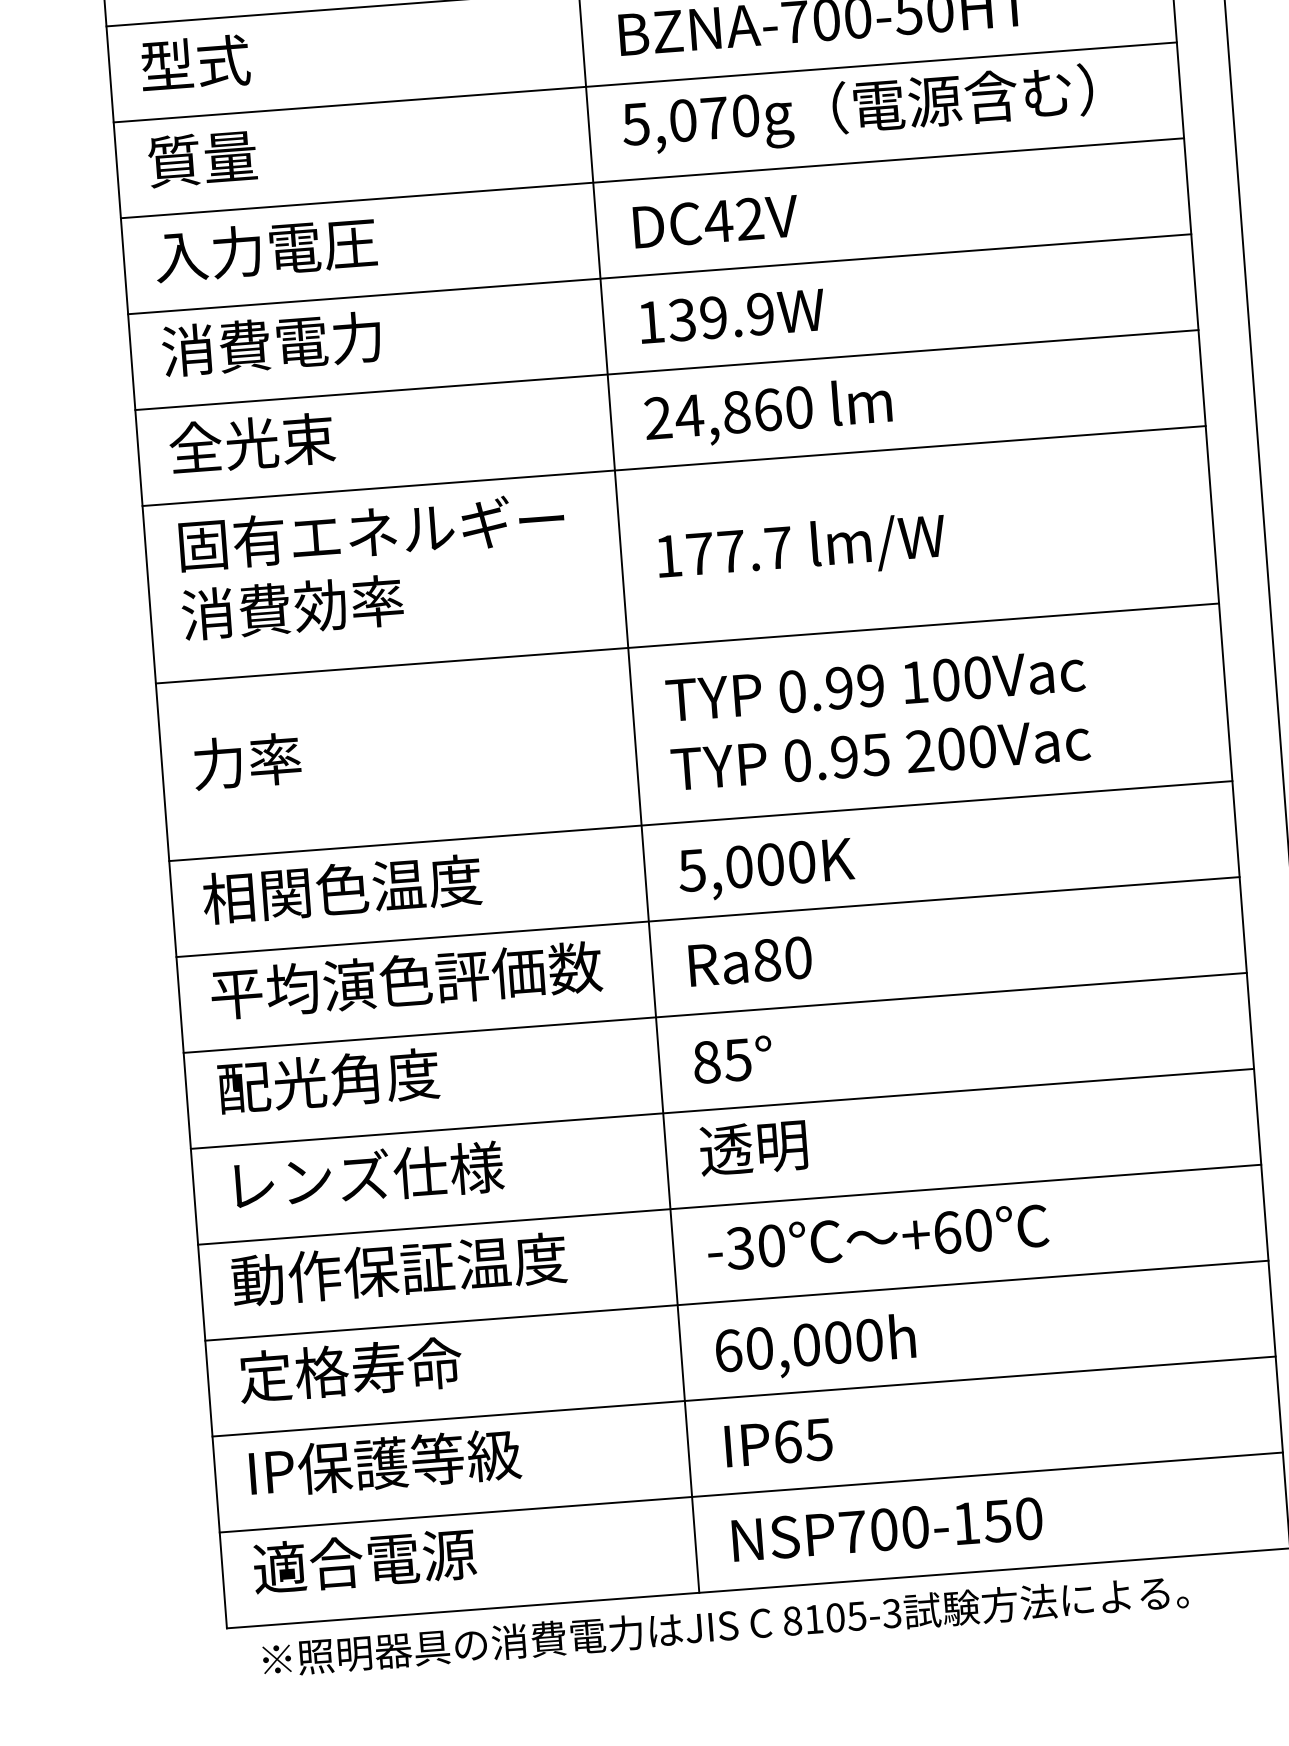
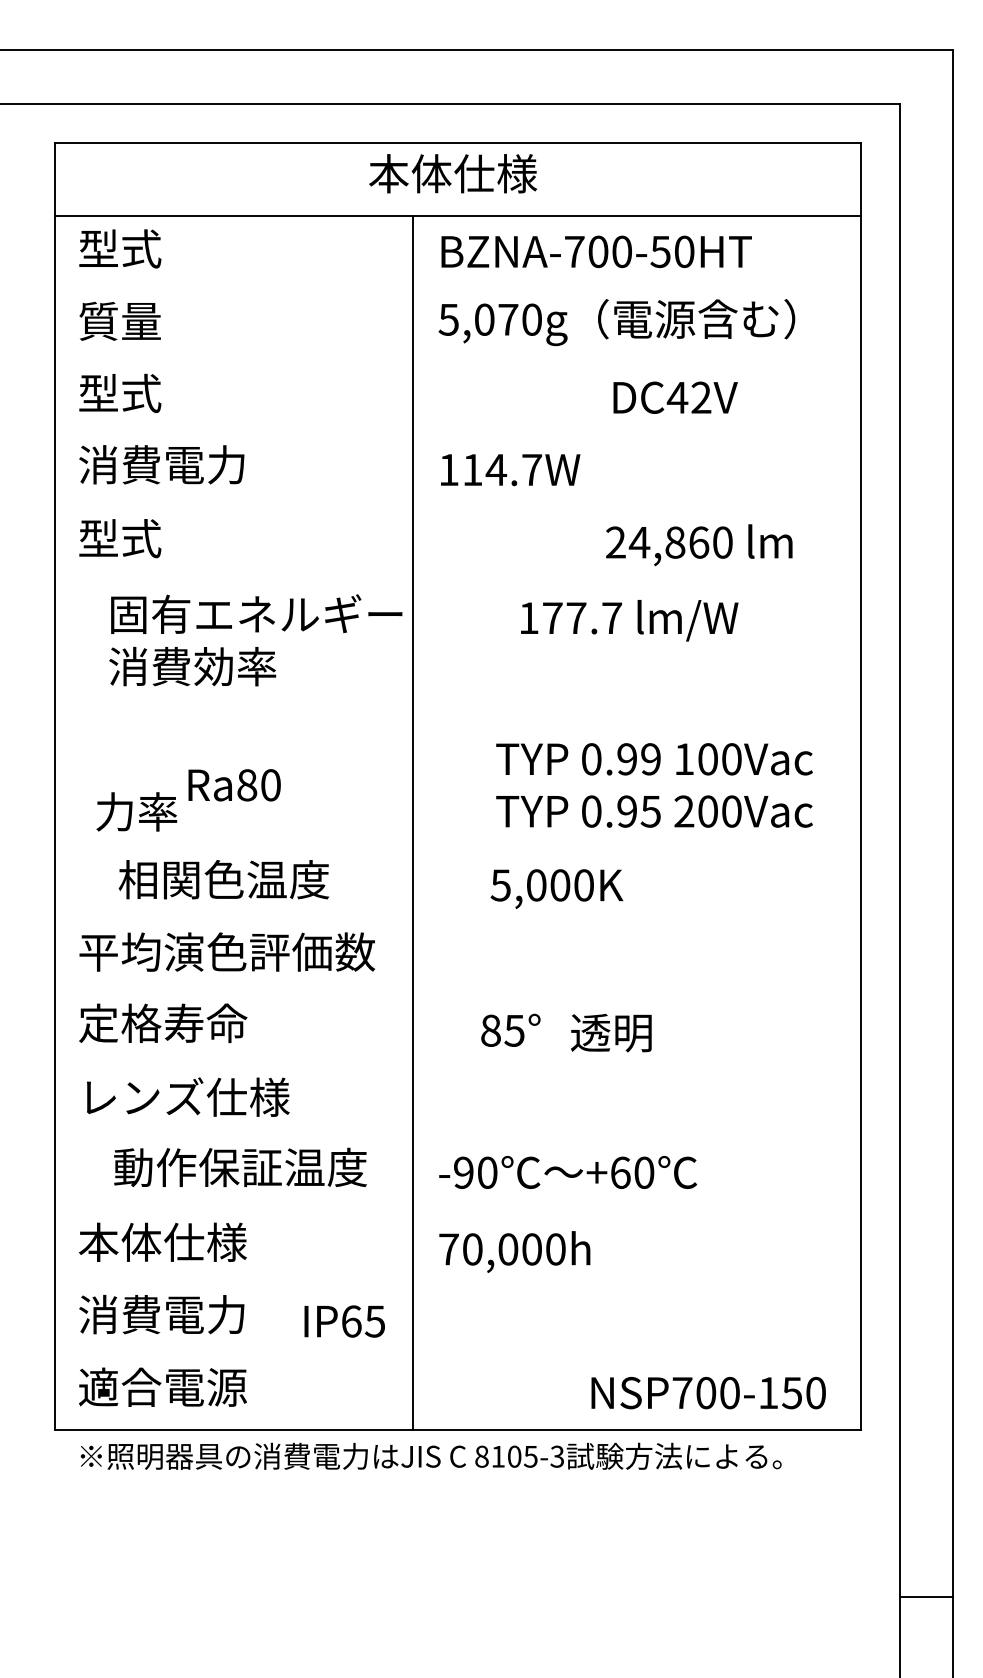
line: (645, 81) -> (458, 288), removed
line: (652, 178) -> (458, 361), removed
text: (715, 221) -> (675, 397), moved
text: (265, 249) -> (162, 393), 入力電圧 -> 型式
line: (660, 274) -> (458, 434), removed
text: (721, 316) -> (502, 469), 139.9W -> 114.7W
line: (667, 369) -> (458, 506), removed
text: (768, 413) -> (699, 545), moved
text: (252, 443) -> (141, 538), 全光束 -> 型式
line: (674, 465) -> (458, 579), removed
text: (801, 549) -> (629, 620), moved
text: (372, 566) -> (255, 640), moved
line: (687, 644) -> (458, 714), removed
text: (878, 720) -> (654, 785), moved
text: (246, 760) -> (136, 811), moved
line: (701, 820) -> (458, 848), removed
text: (765, 869) -> (556, 888), moved
text: (341, 889) -> (223, 879), moved
line: (708, 917) -> (458, 921), removed
text: (750, 961) -> (234, 785), moved
line: (715, 1013) -> (458, 994), removed
text: (732, 1058) -> (510, 1029), moved
text: (329, 1081) -> (163, 1023), 配光角度 -> 定格寿命
line: (722, 1108) -> (458, 1066), removed
text: (753, 1147) -> (611, 1032), moved
line: (730, 1204) -> (458, 1139), removed
text: (739, 1247) -> (463, 1172), -30 -> -90
text: (399, 1269) -> (240, 1167), moved
line: (737, 1301) -> (458, 1212), removed
text: (729, 1350) -> (449, 1249), 60,000h -> 70,000h
text: (349, 1368) -> (162, 1241), 定格寿命 -> 本体仕様
line: (744, 1396) -> (458, 1284), removed
text: (778, 1442) -> (344, 1321), moved
text: (383, 1463) -> (182, 1314), IP保護等級 -> 消費電力
line: (751, 1492) -> (458, 1357), removed
text: (887, 1530) -> (708, 1393), moved

